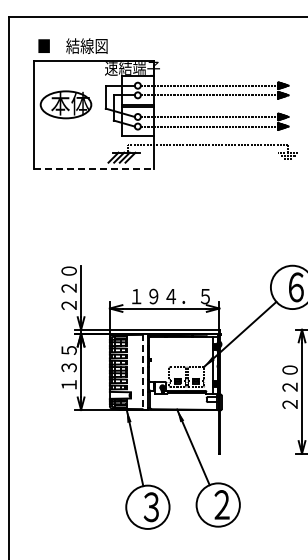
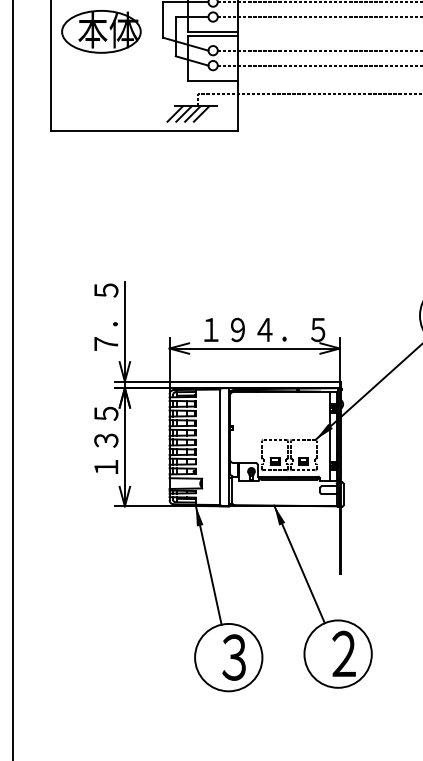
line: (94, 168) -> (145, 130), dashed -> solid
text: (68, 287) -> (105, 315), ２２０ -> ７．５
line: (142, 372) -> (220, 448), dashed -> solid

